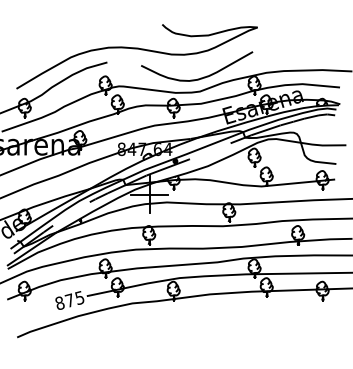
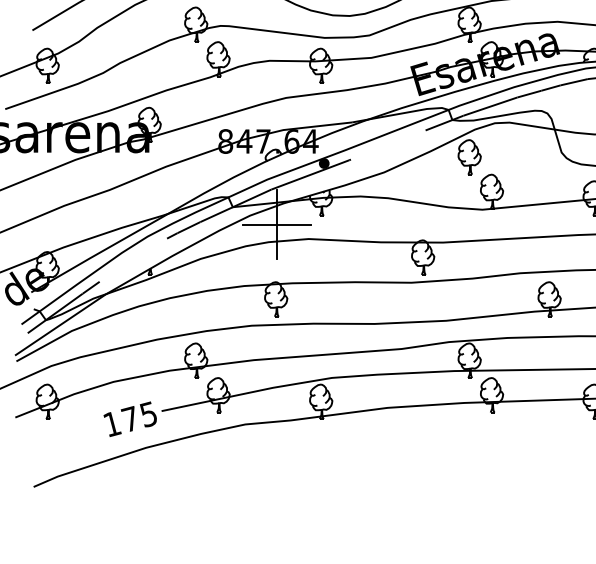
text: (59, 303) -> (111, 424), 875 -> 175

